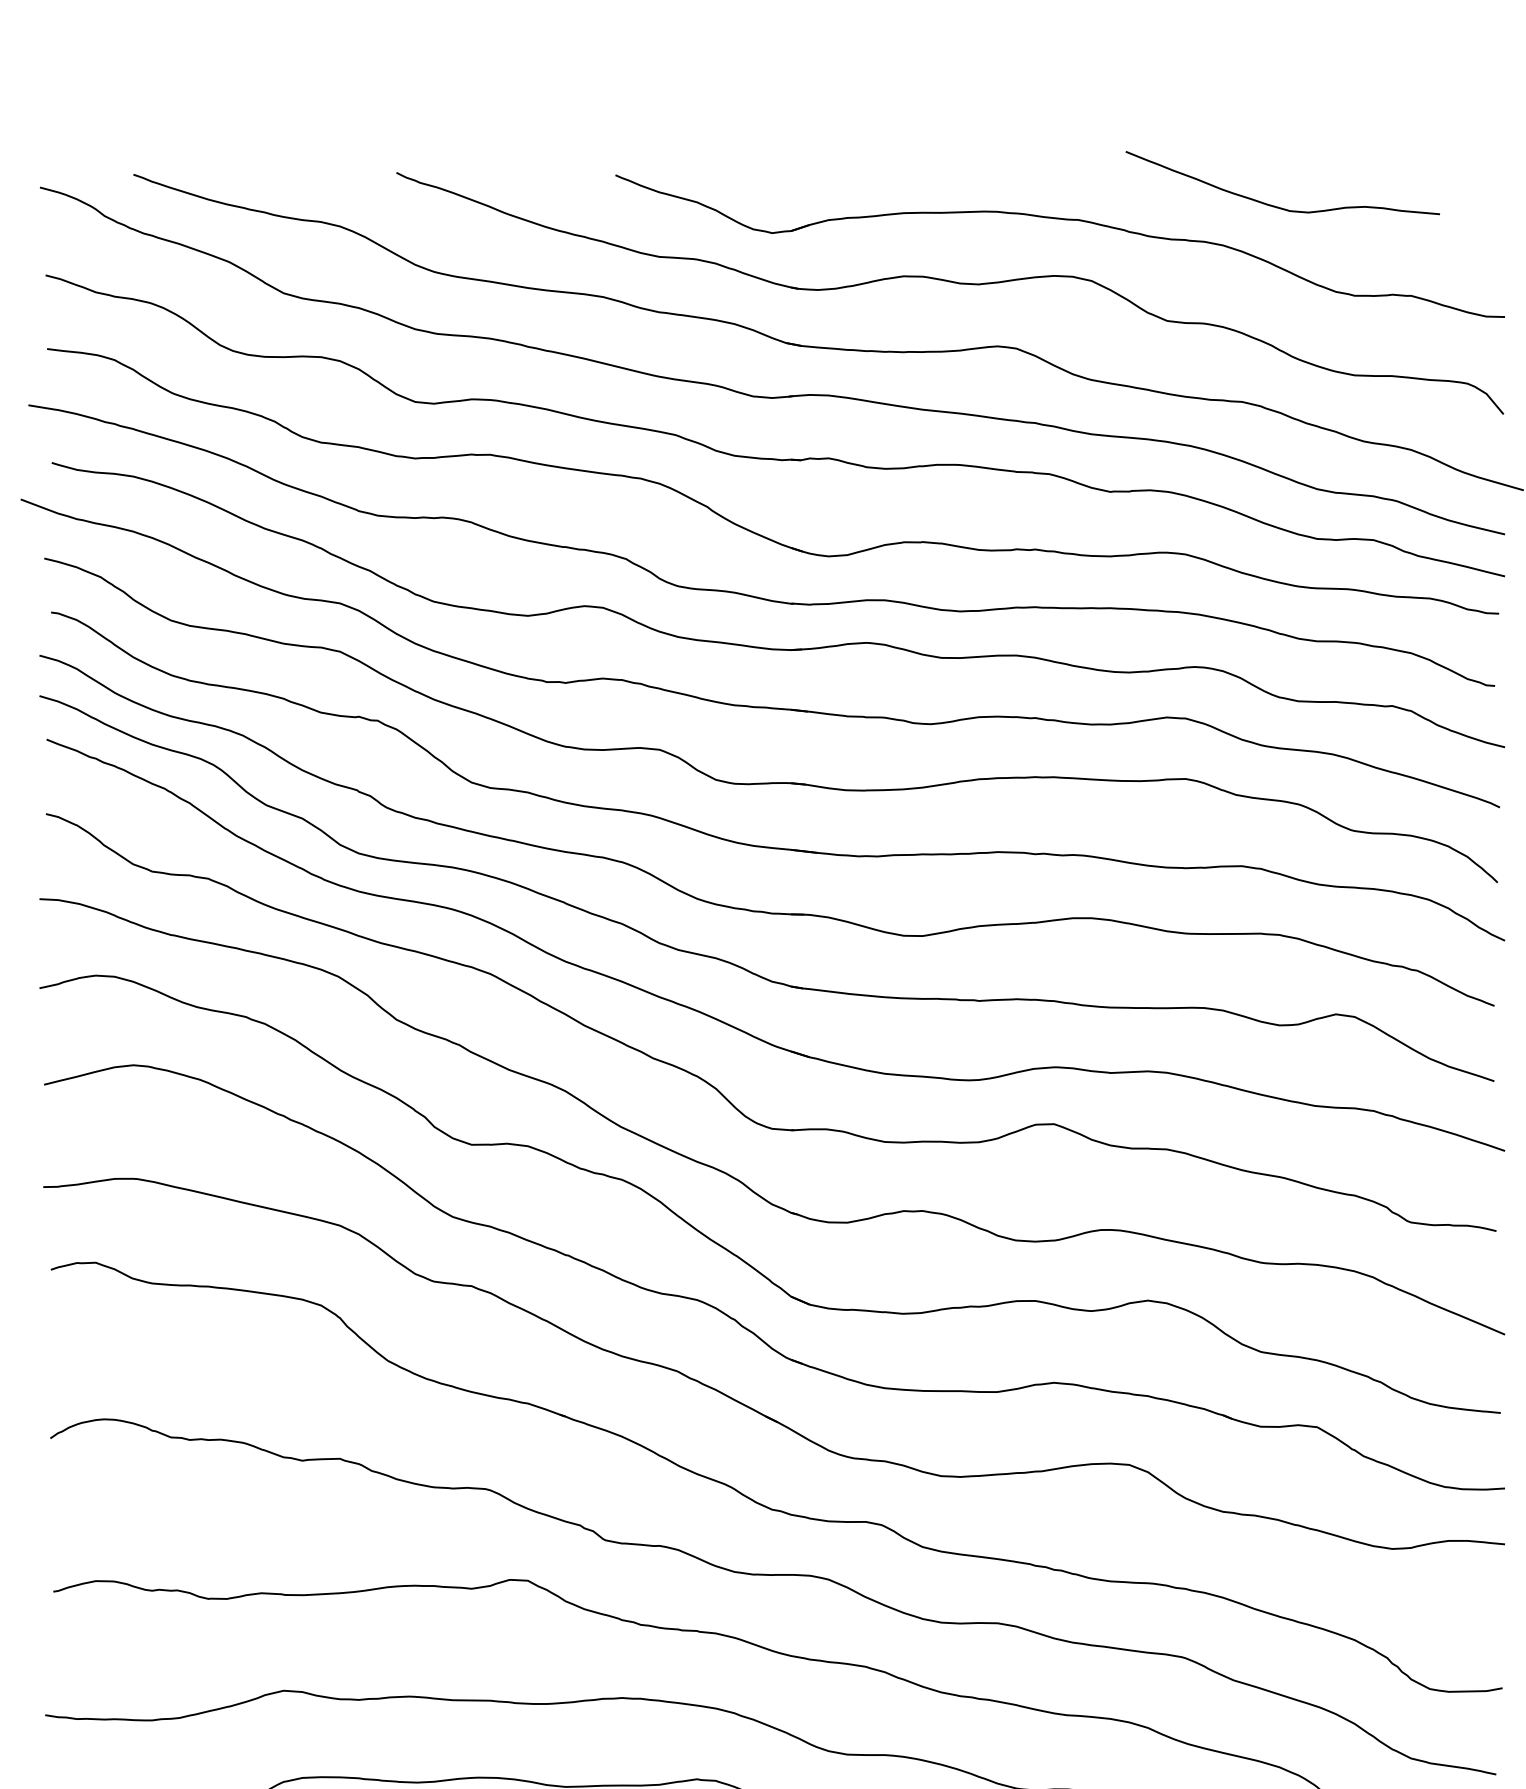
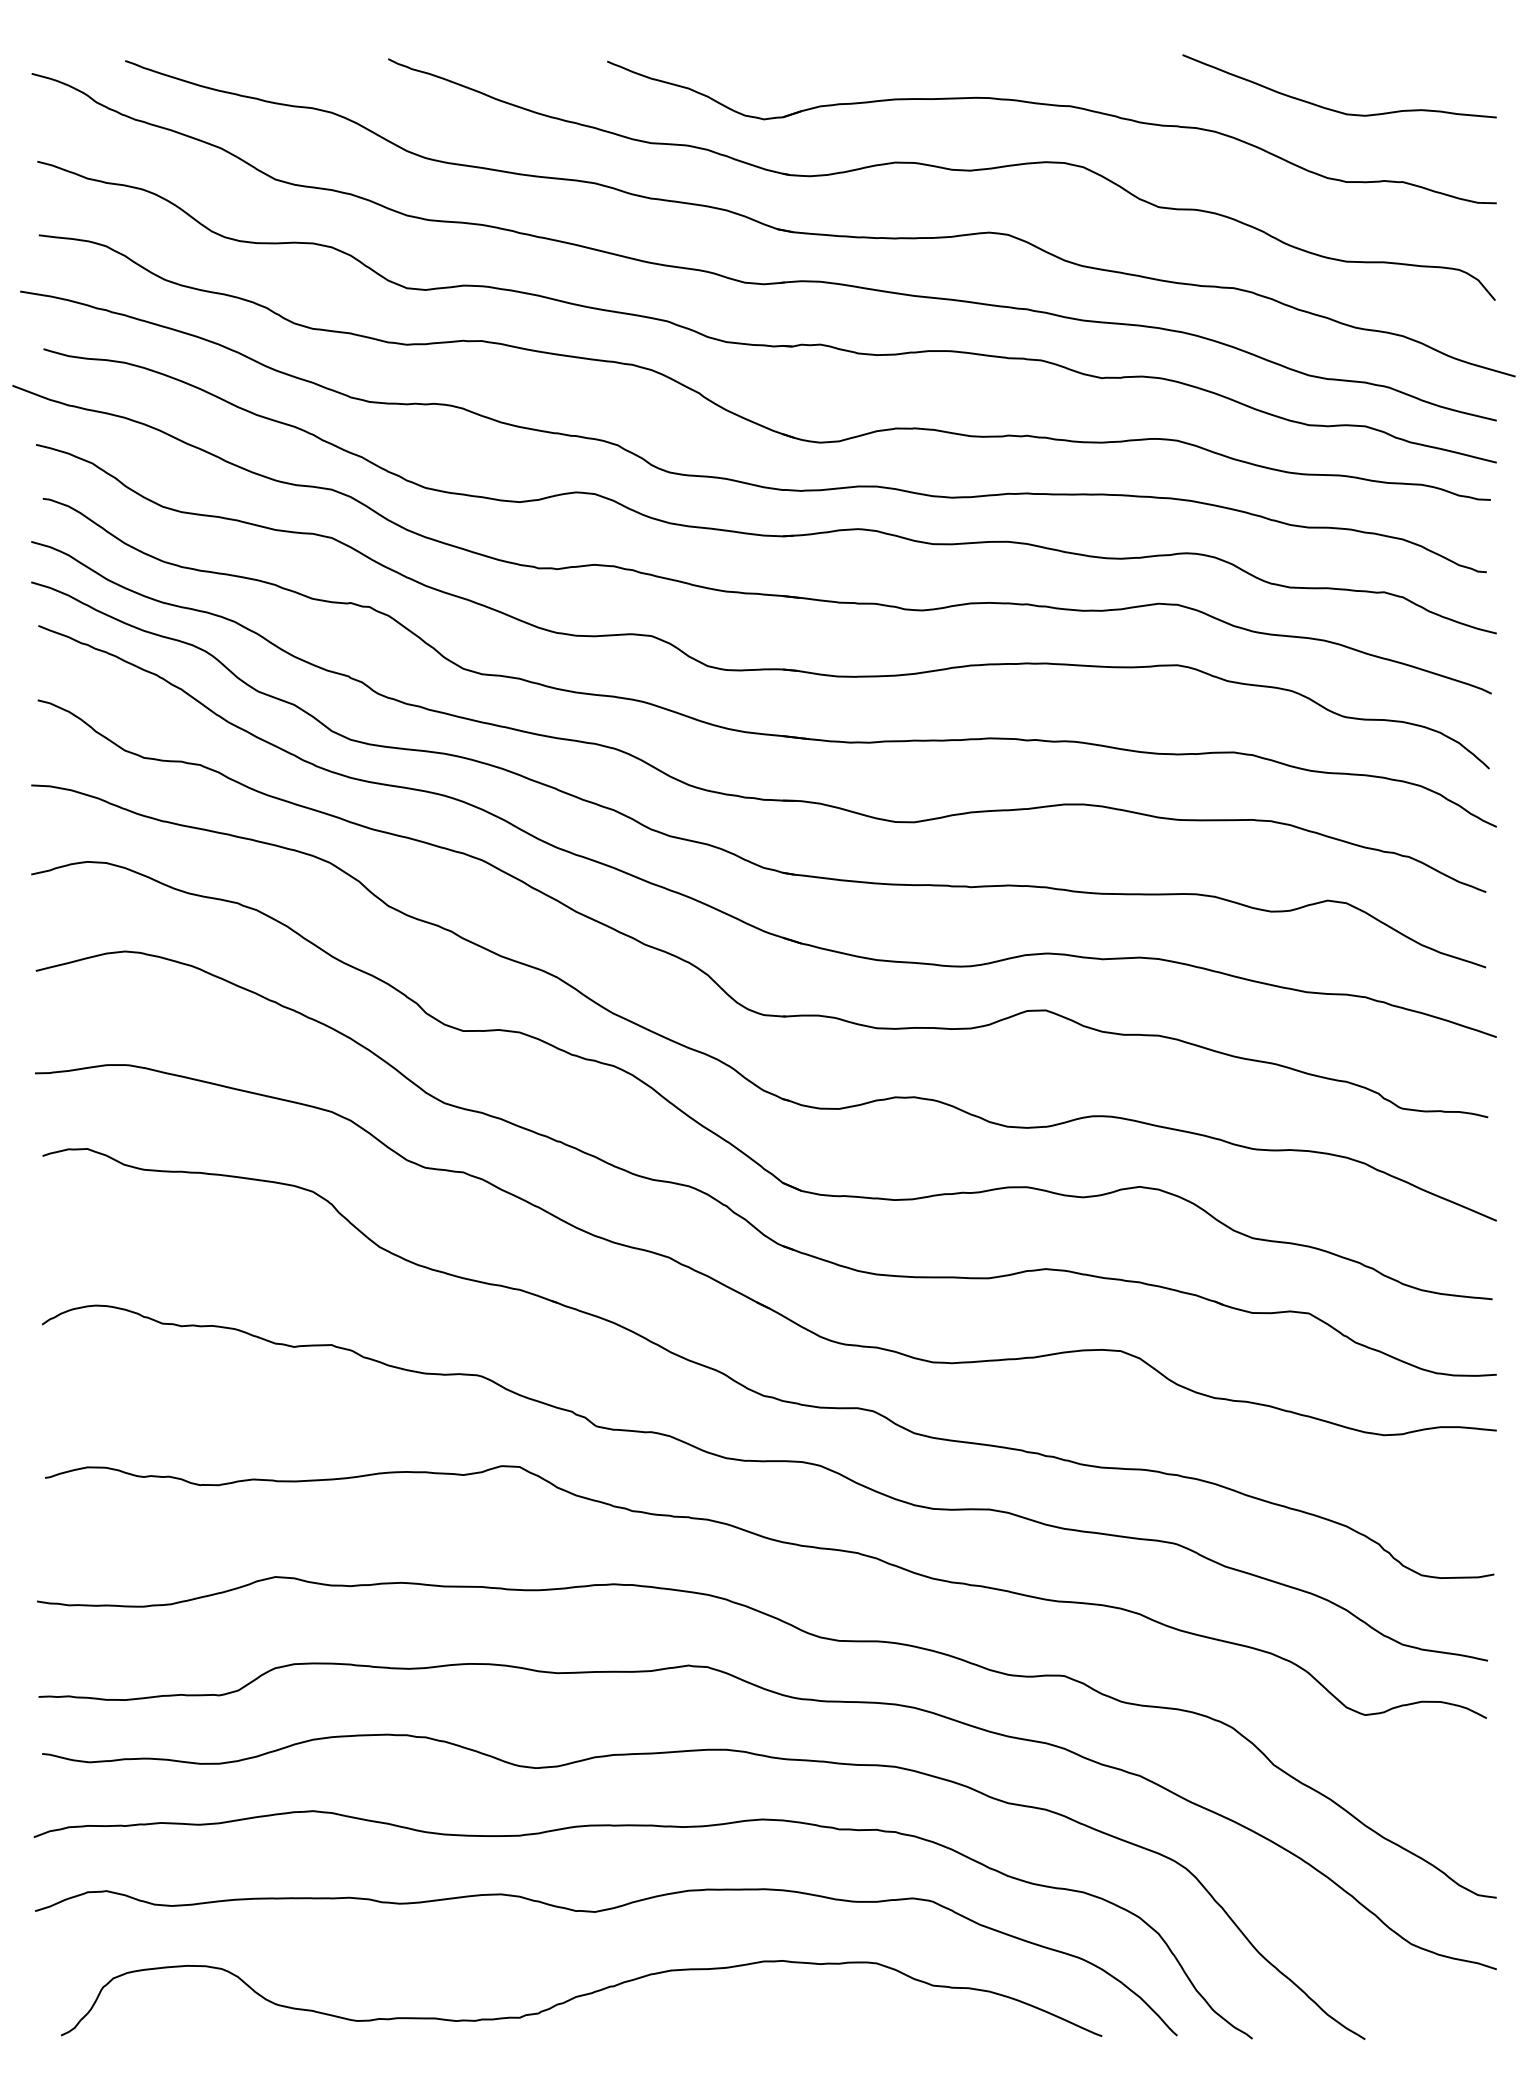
curve: (1277, 206) -> (1334, 109), moved

